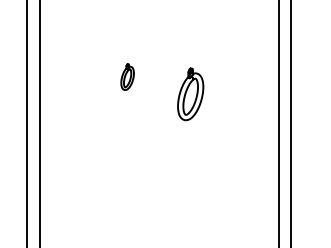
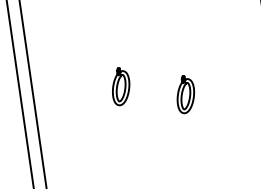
part: (127, 76) -> (120, 85), size x1.43
part: (190, 93) -> (185, 93), size x0.71

